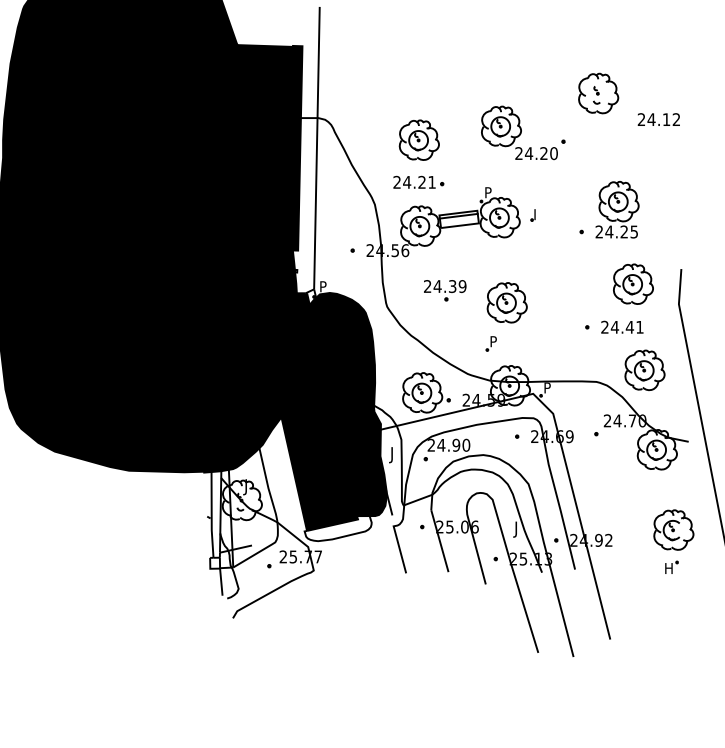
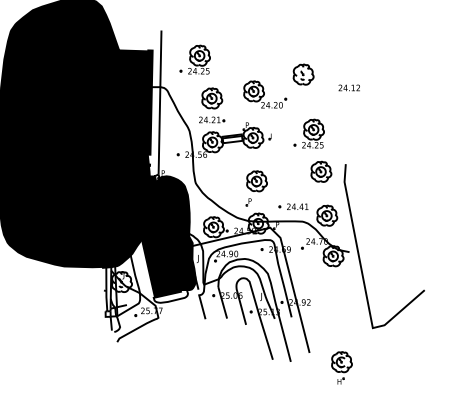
part: (384, 63) -> (194, 59), added
text: (657, 118) -> (348, 87), moved
part: (445, 291) -> (225, 175), removed
part: (614, 326) -> (293, 206), moved
part: (672, 540) -> (341, 367), moved

